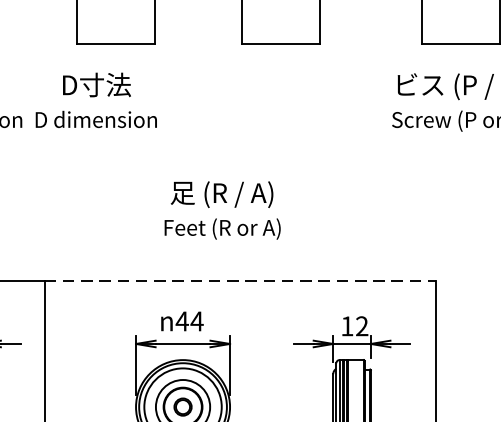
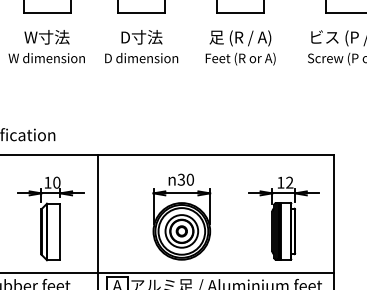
text: (96, 100) -> (141, 46), moved
text: (222, 209) -> (240, 47), moved
line: (240, 281) -> (216, 155), dashed -> solid
text: (189, 320) -> (185, 179), 44 -> 30

